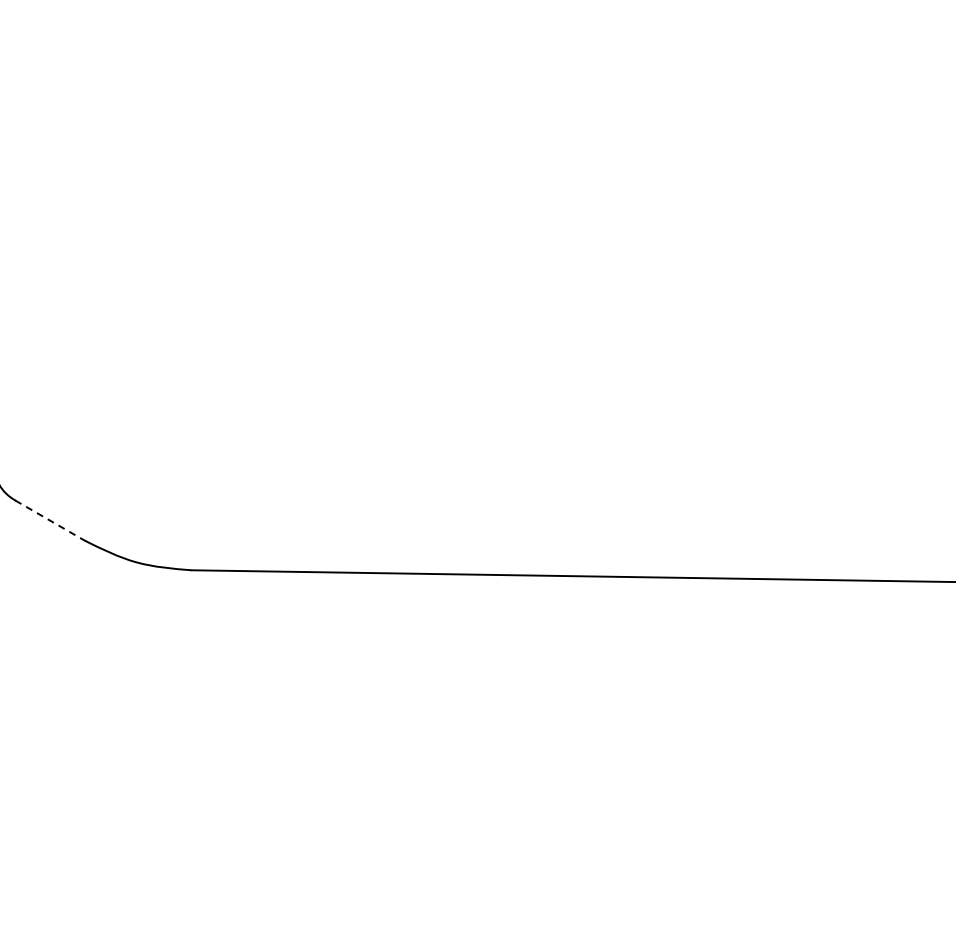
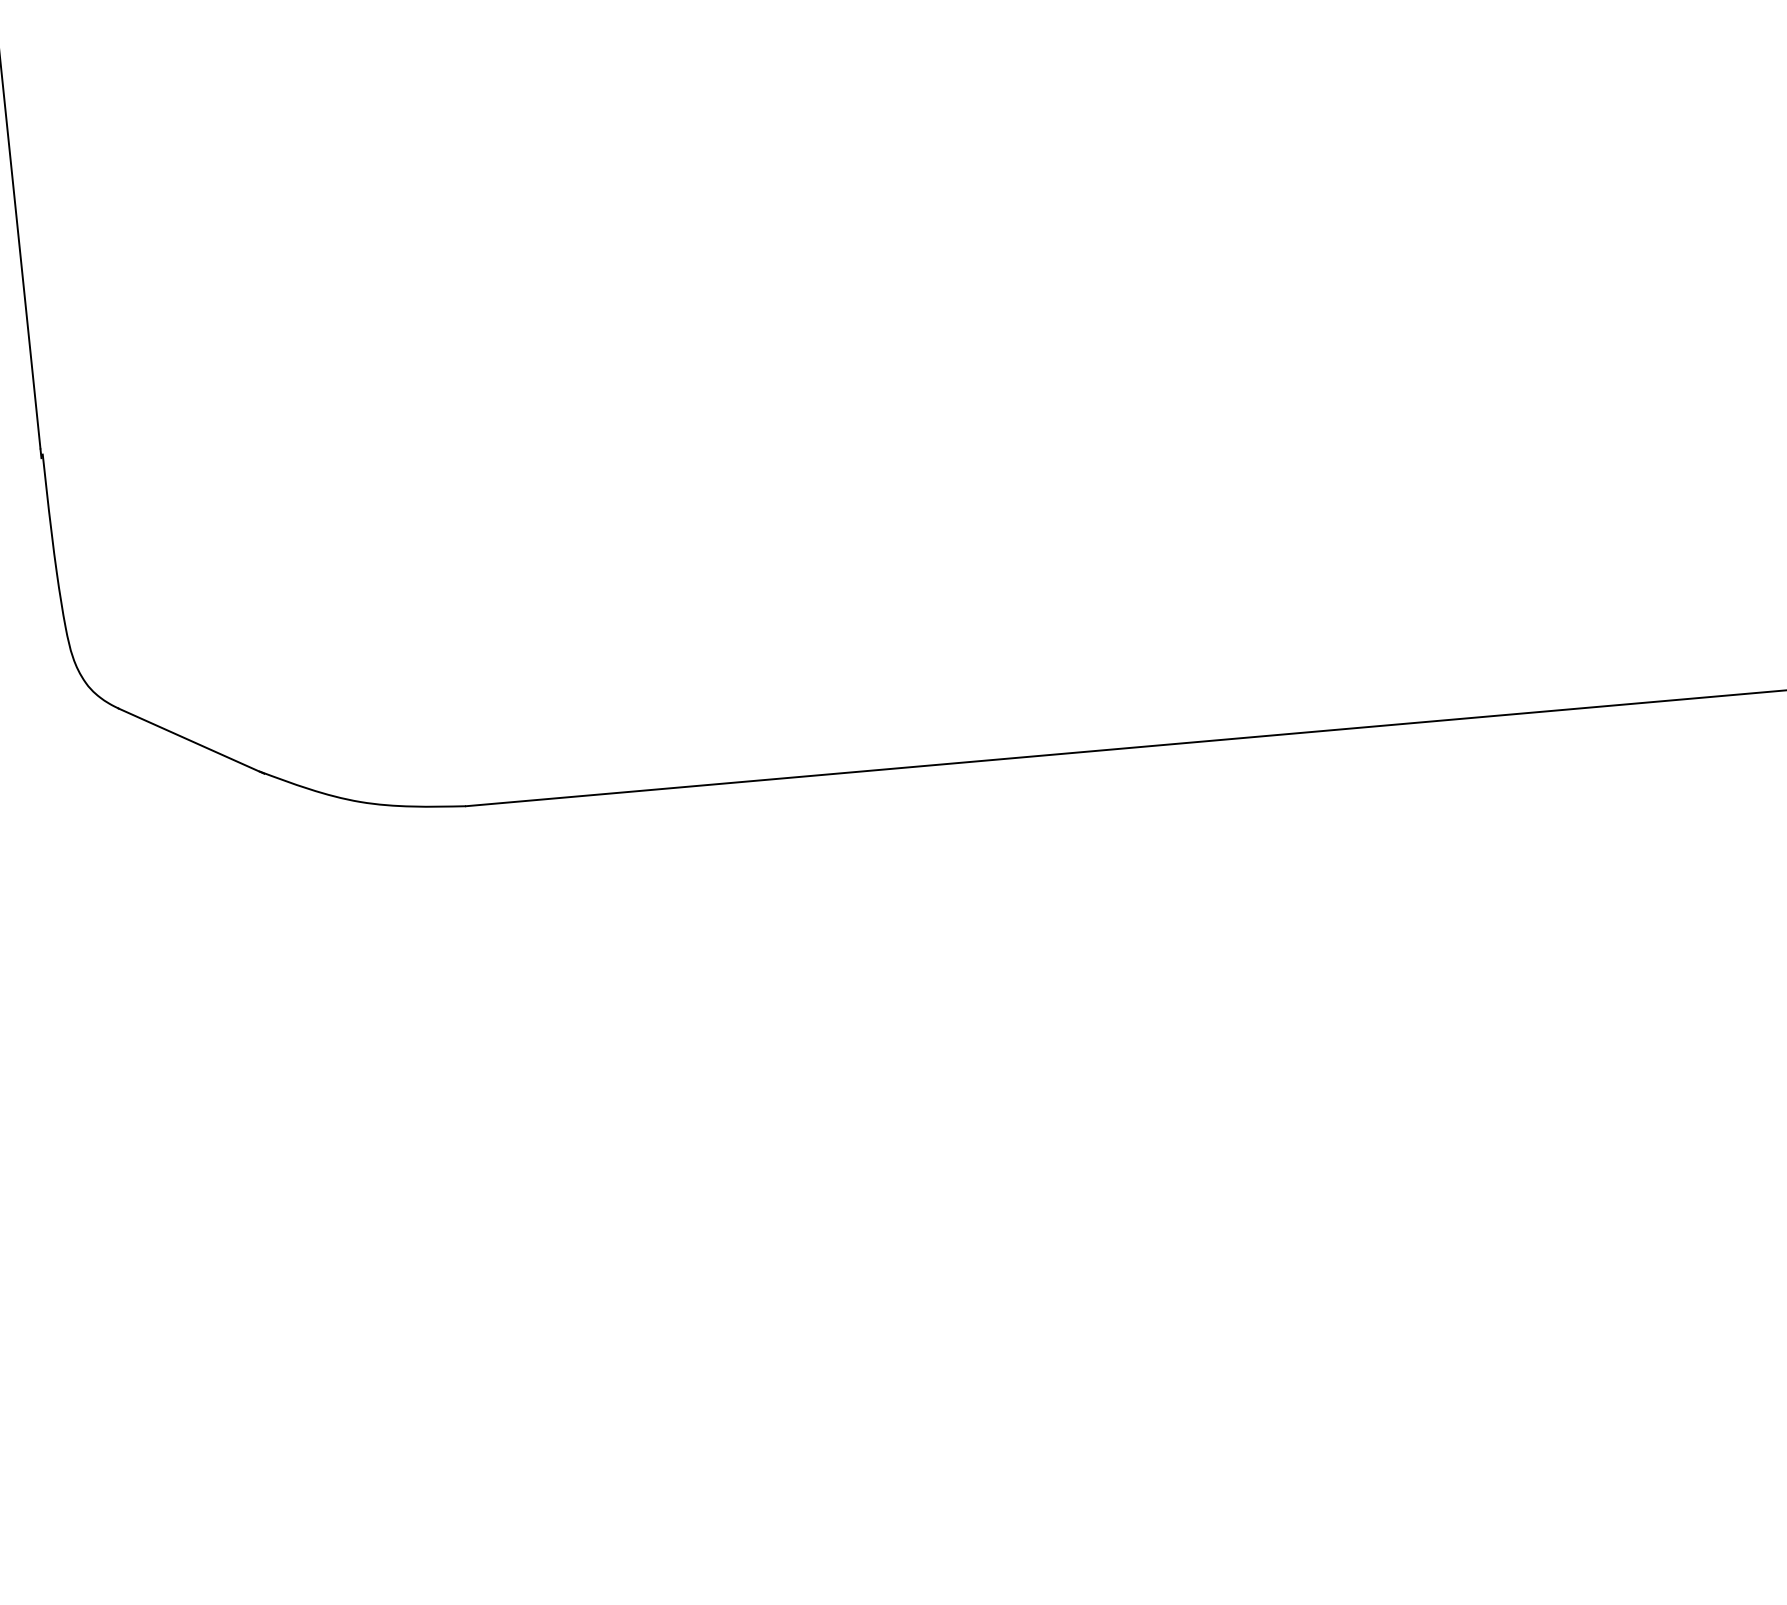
line: (51, 521) -> (191, 741), dashed -> solid

